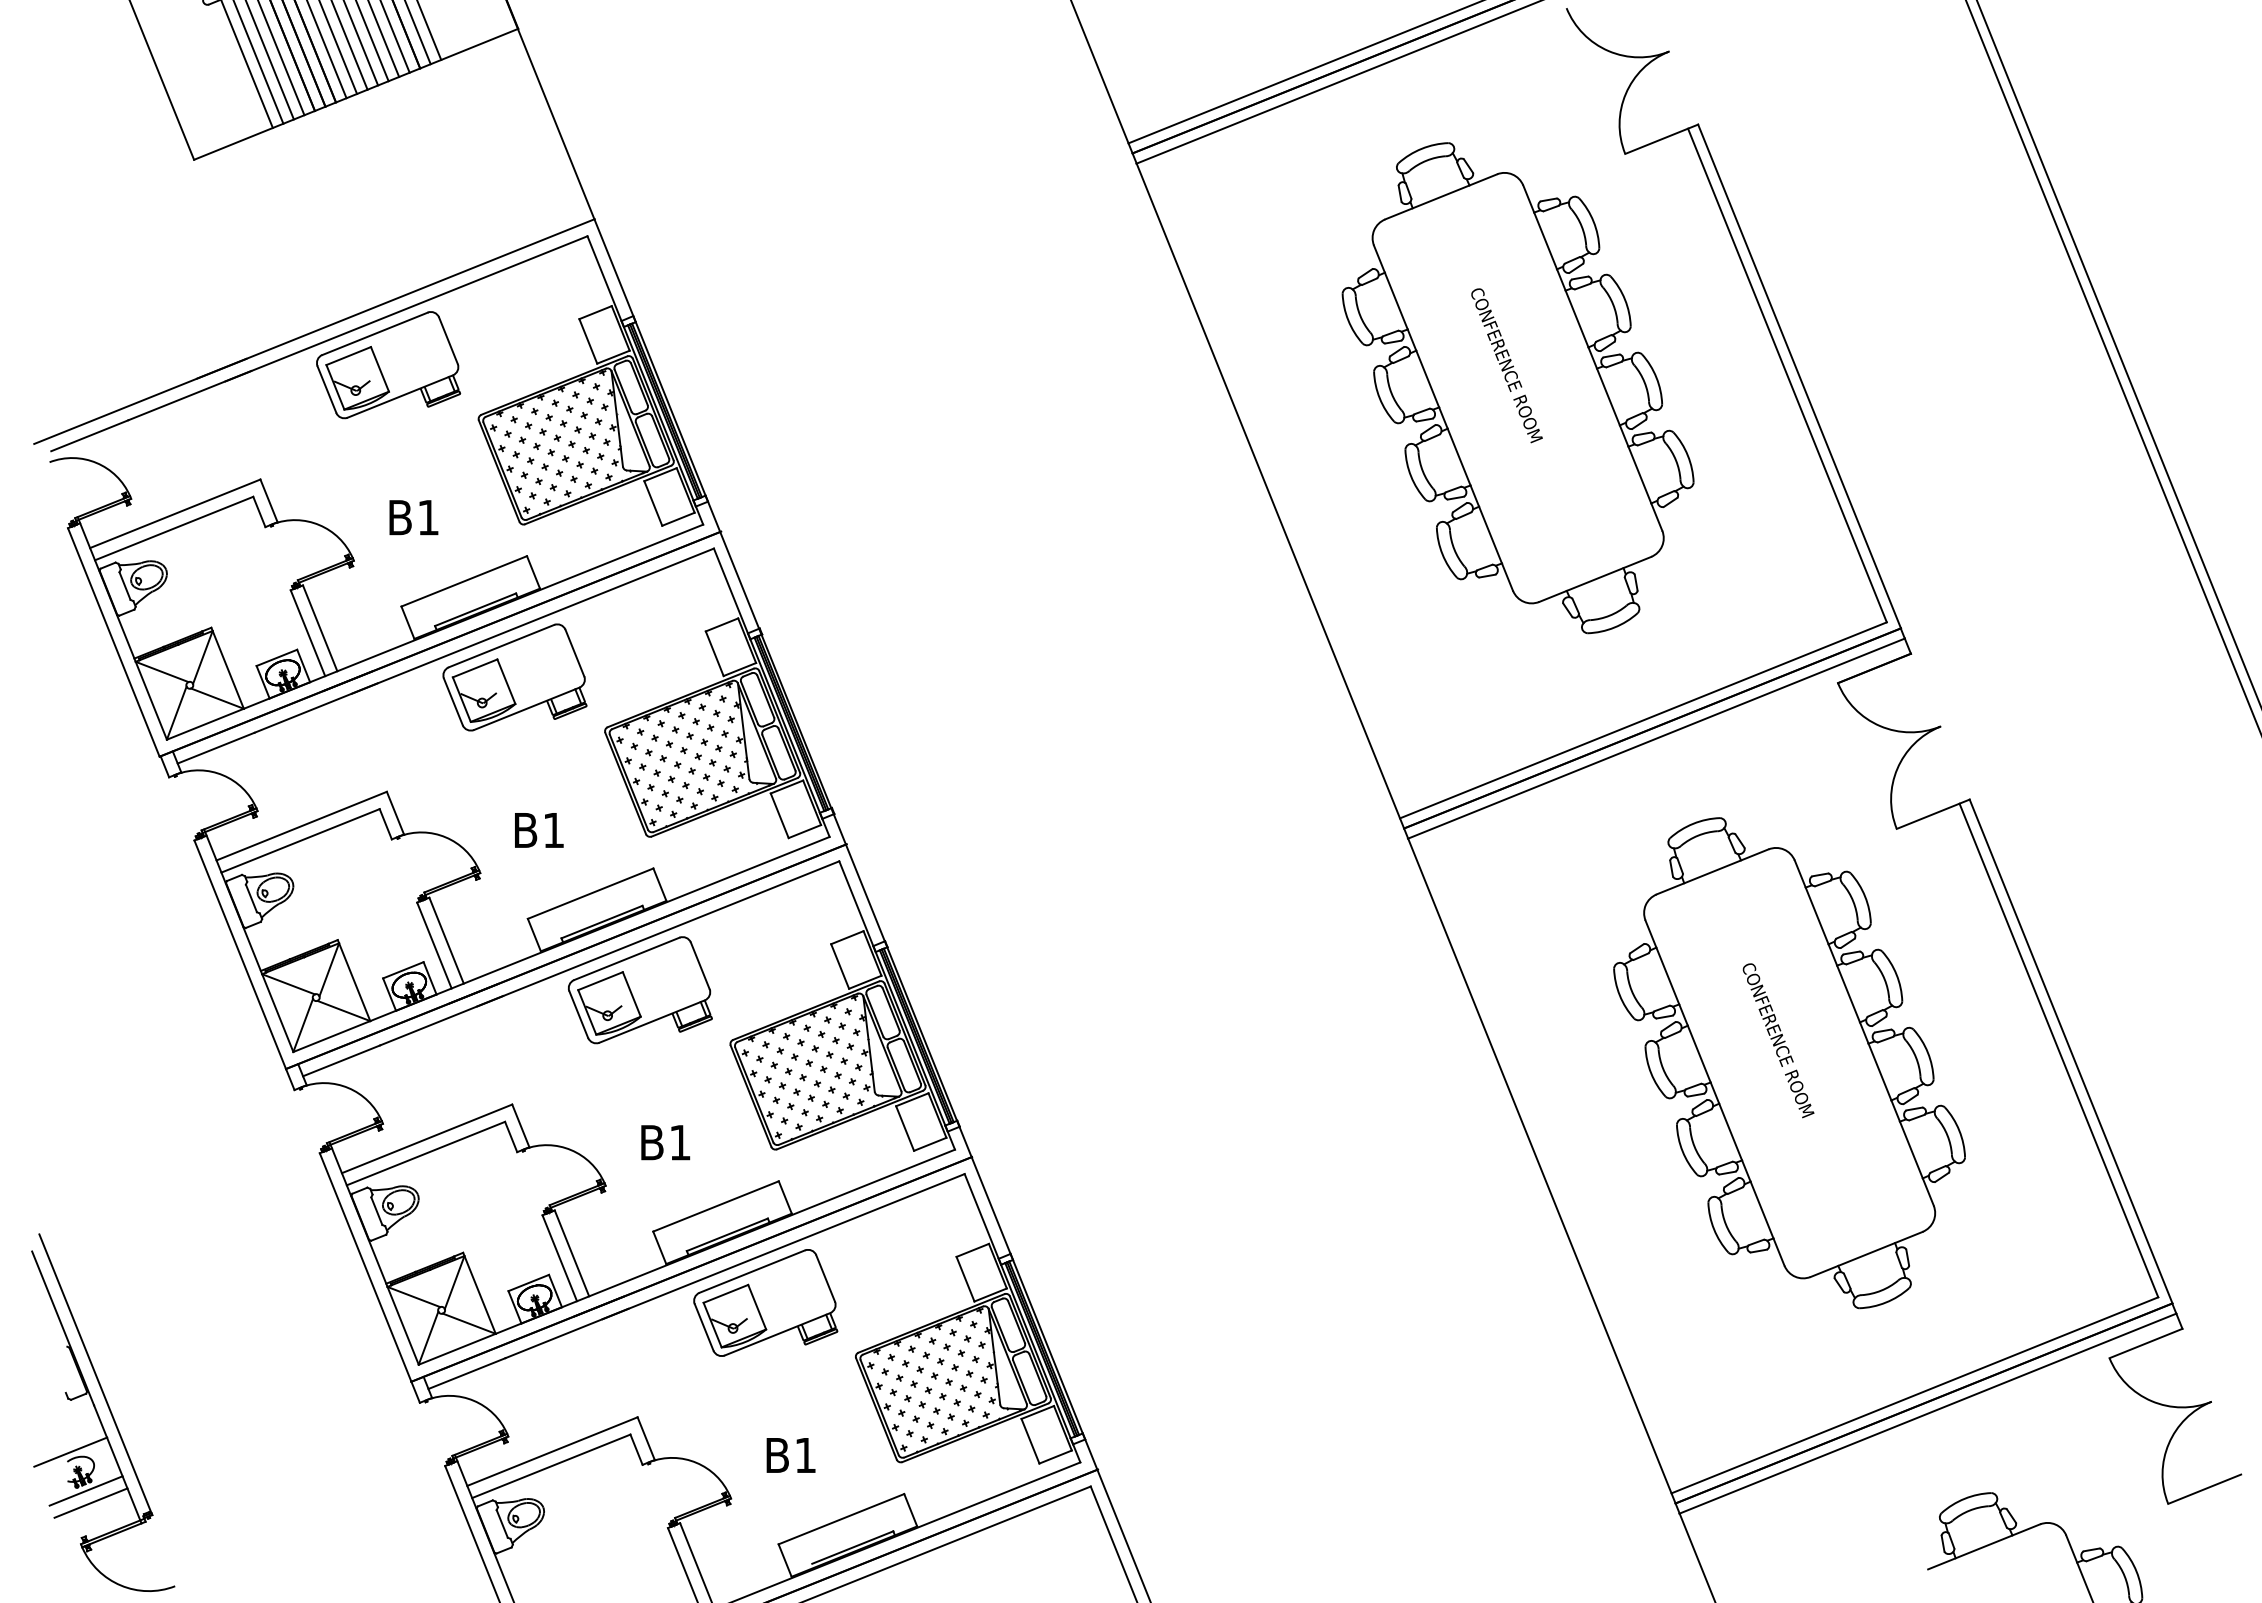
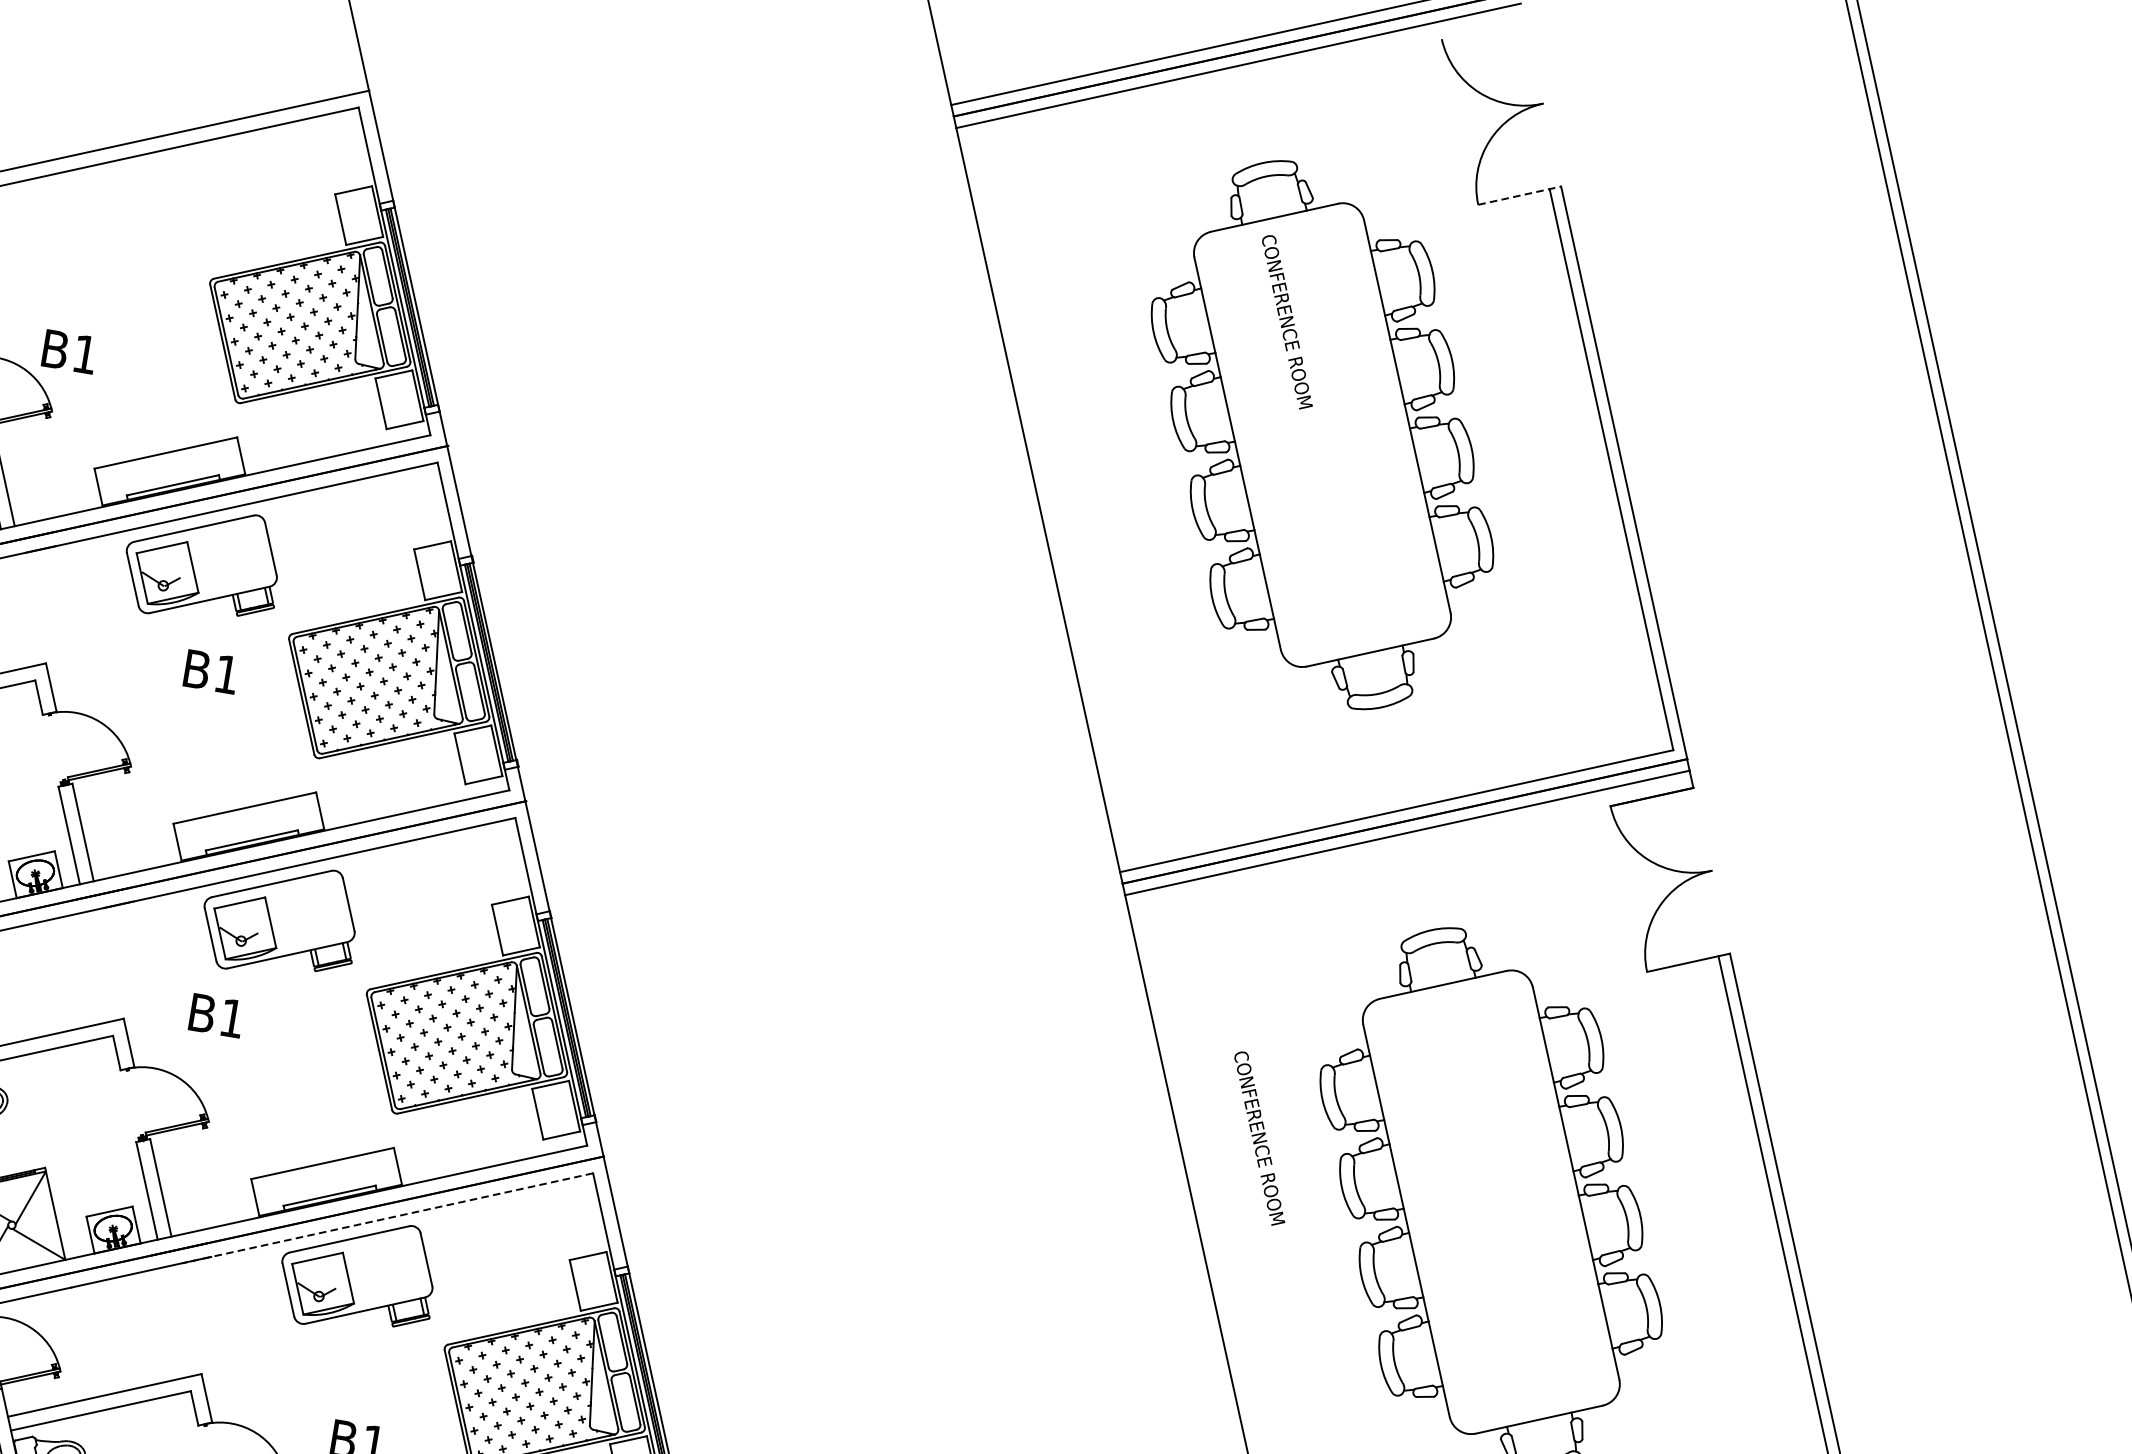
line: (1662, 139) -> (1520, 196), solid -> dashed
part: (388, 365) -> (123, 209), removed
text: (1506, 365) -> (1287, 322), moved
text: (413, 517) -> (69, 351), moved
text: (539, 830) -> (211, 672), moved
text: (1778, 1040) -> (1259, 1138), moved
text: (665, 1142) -> (216, 1015), moved
line: (783, 1246) -> (387, 1218), solid -> dashed

